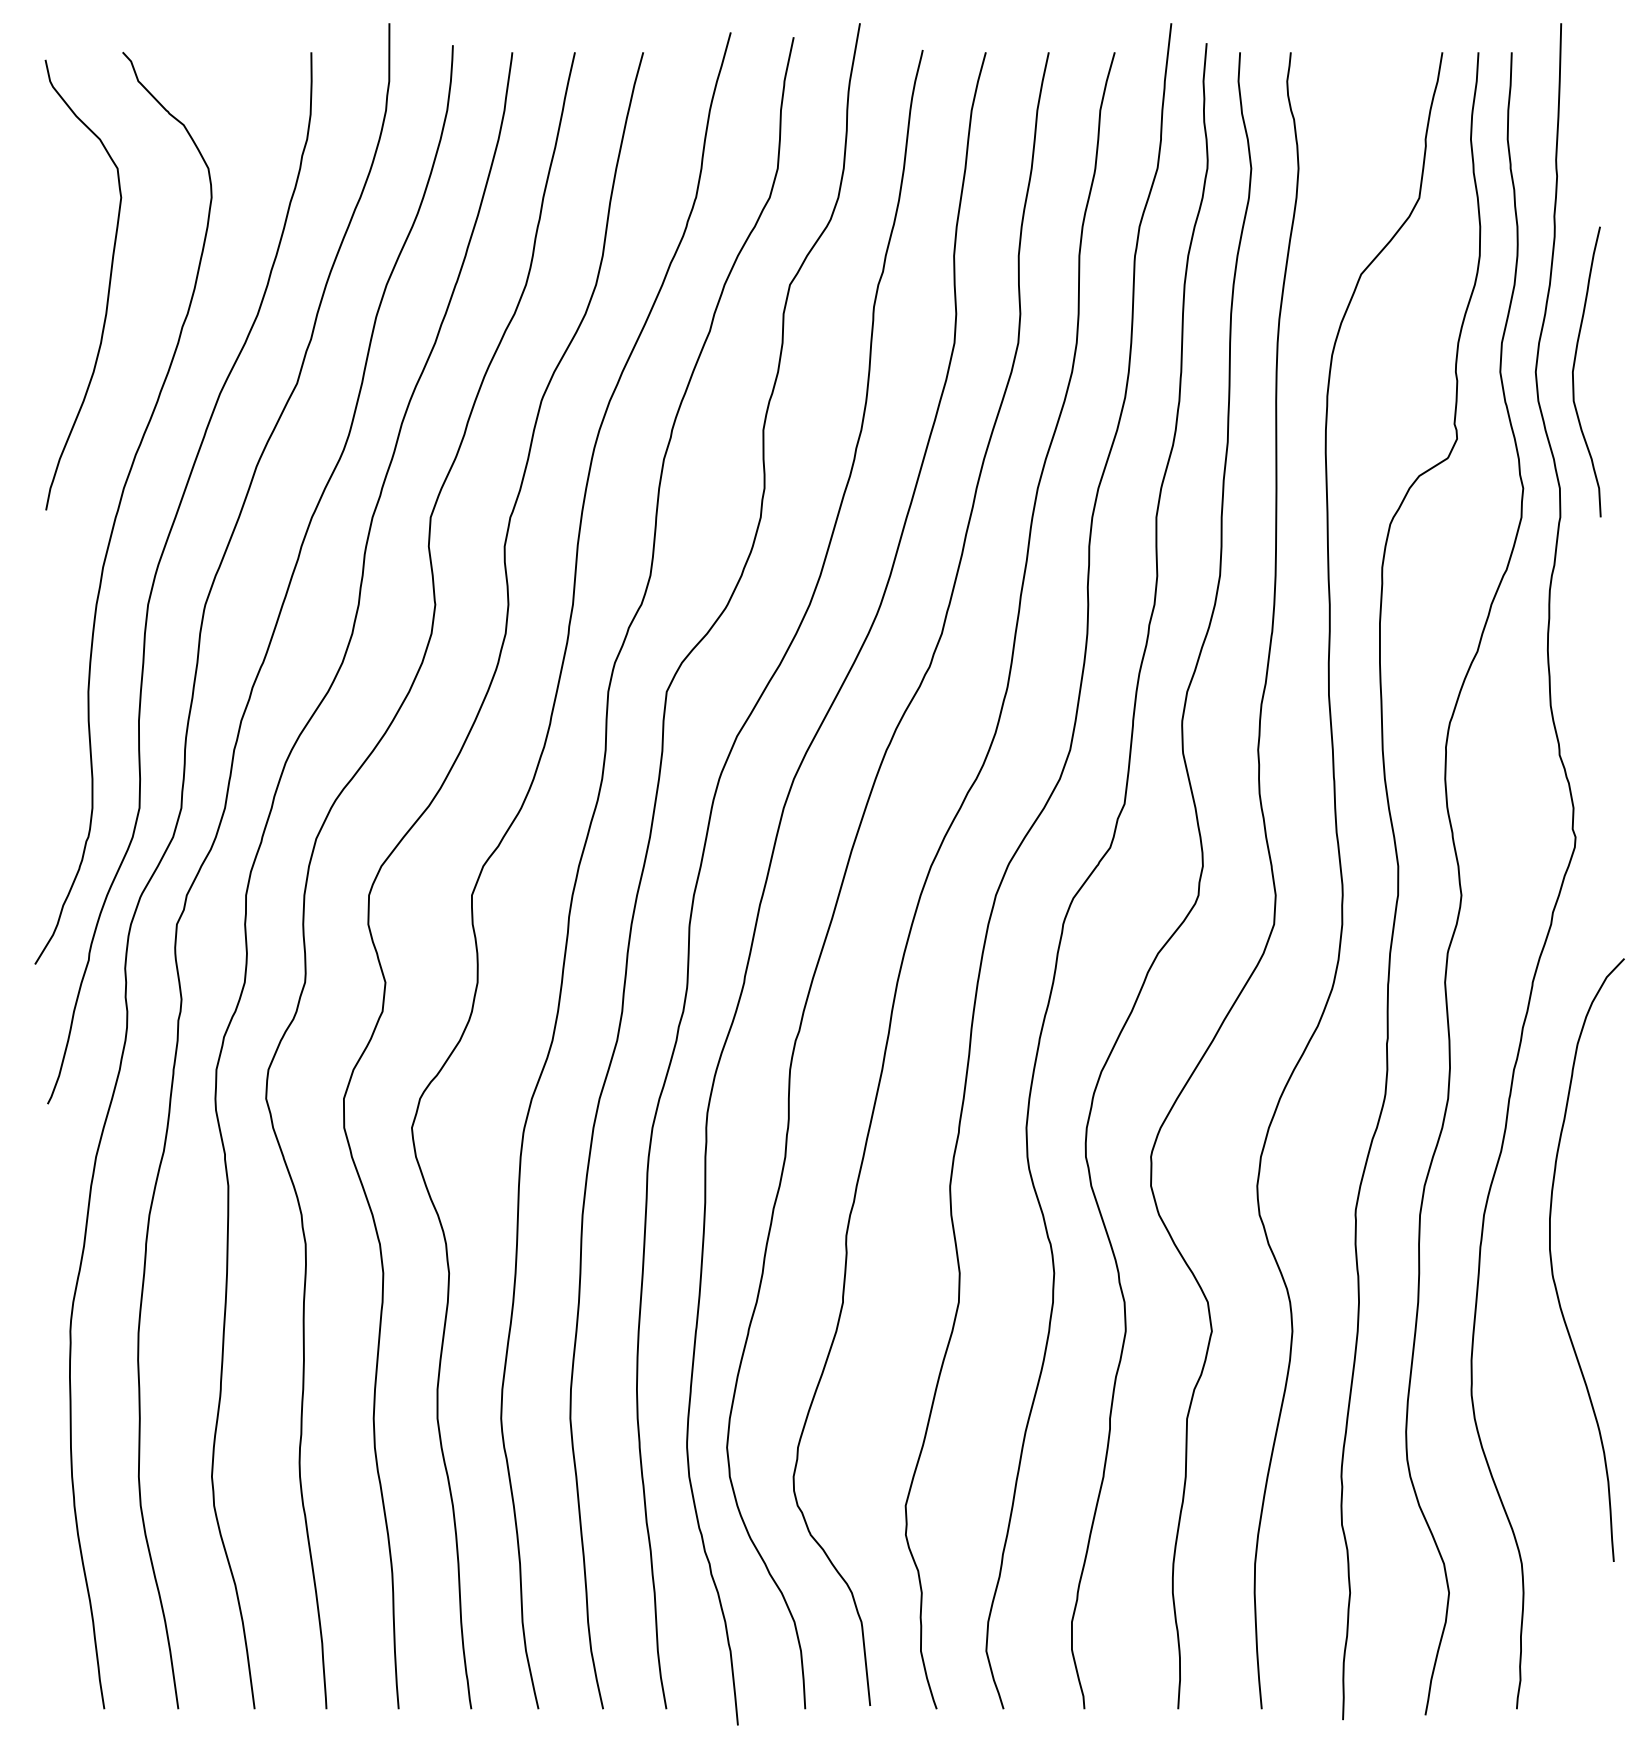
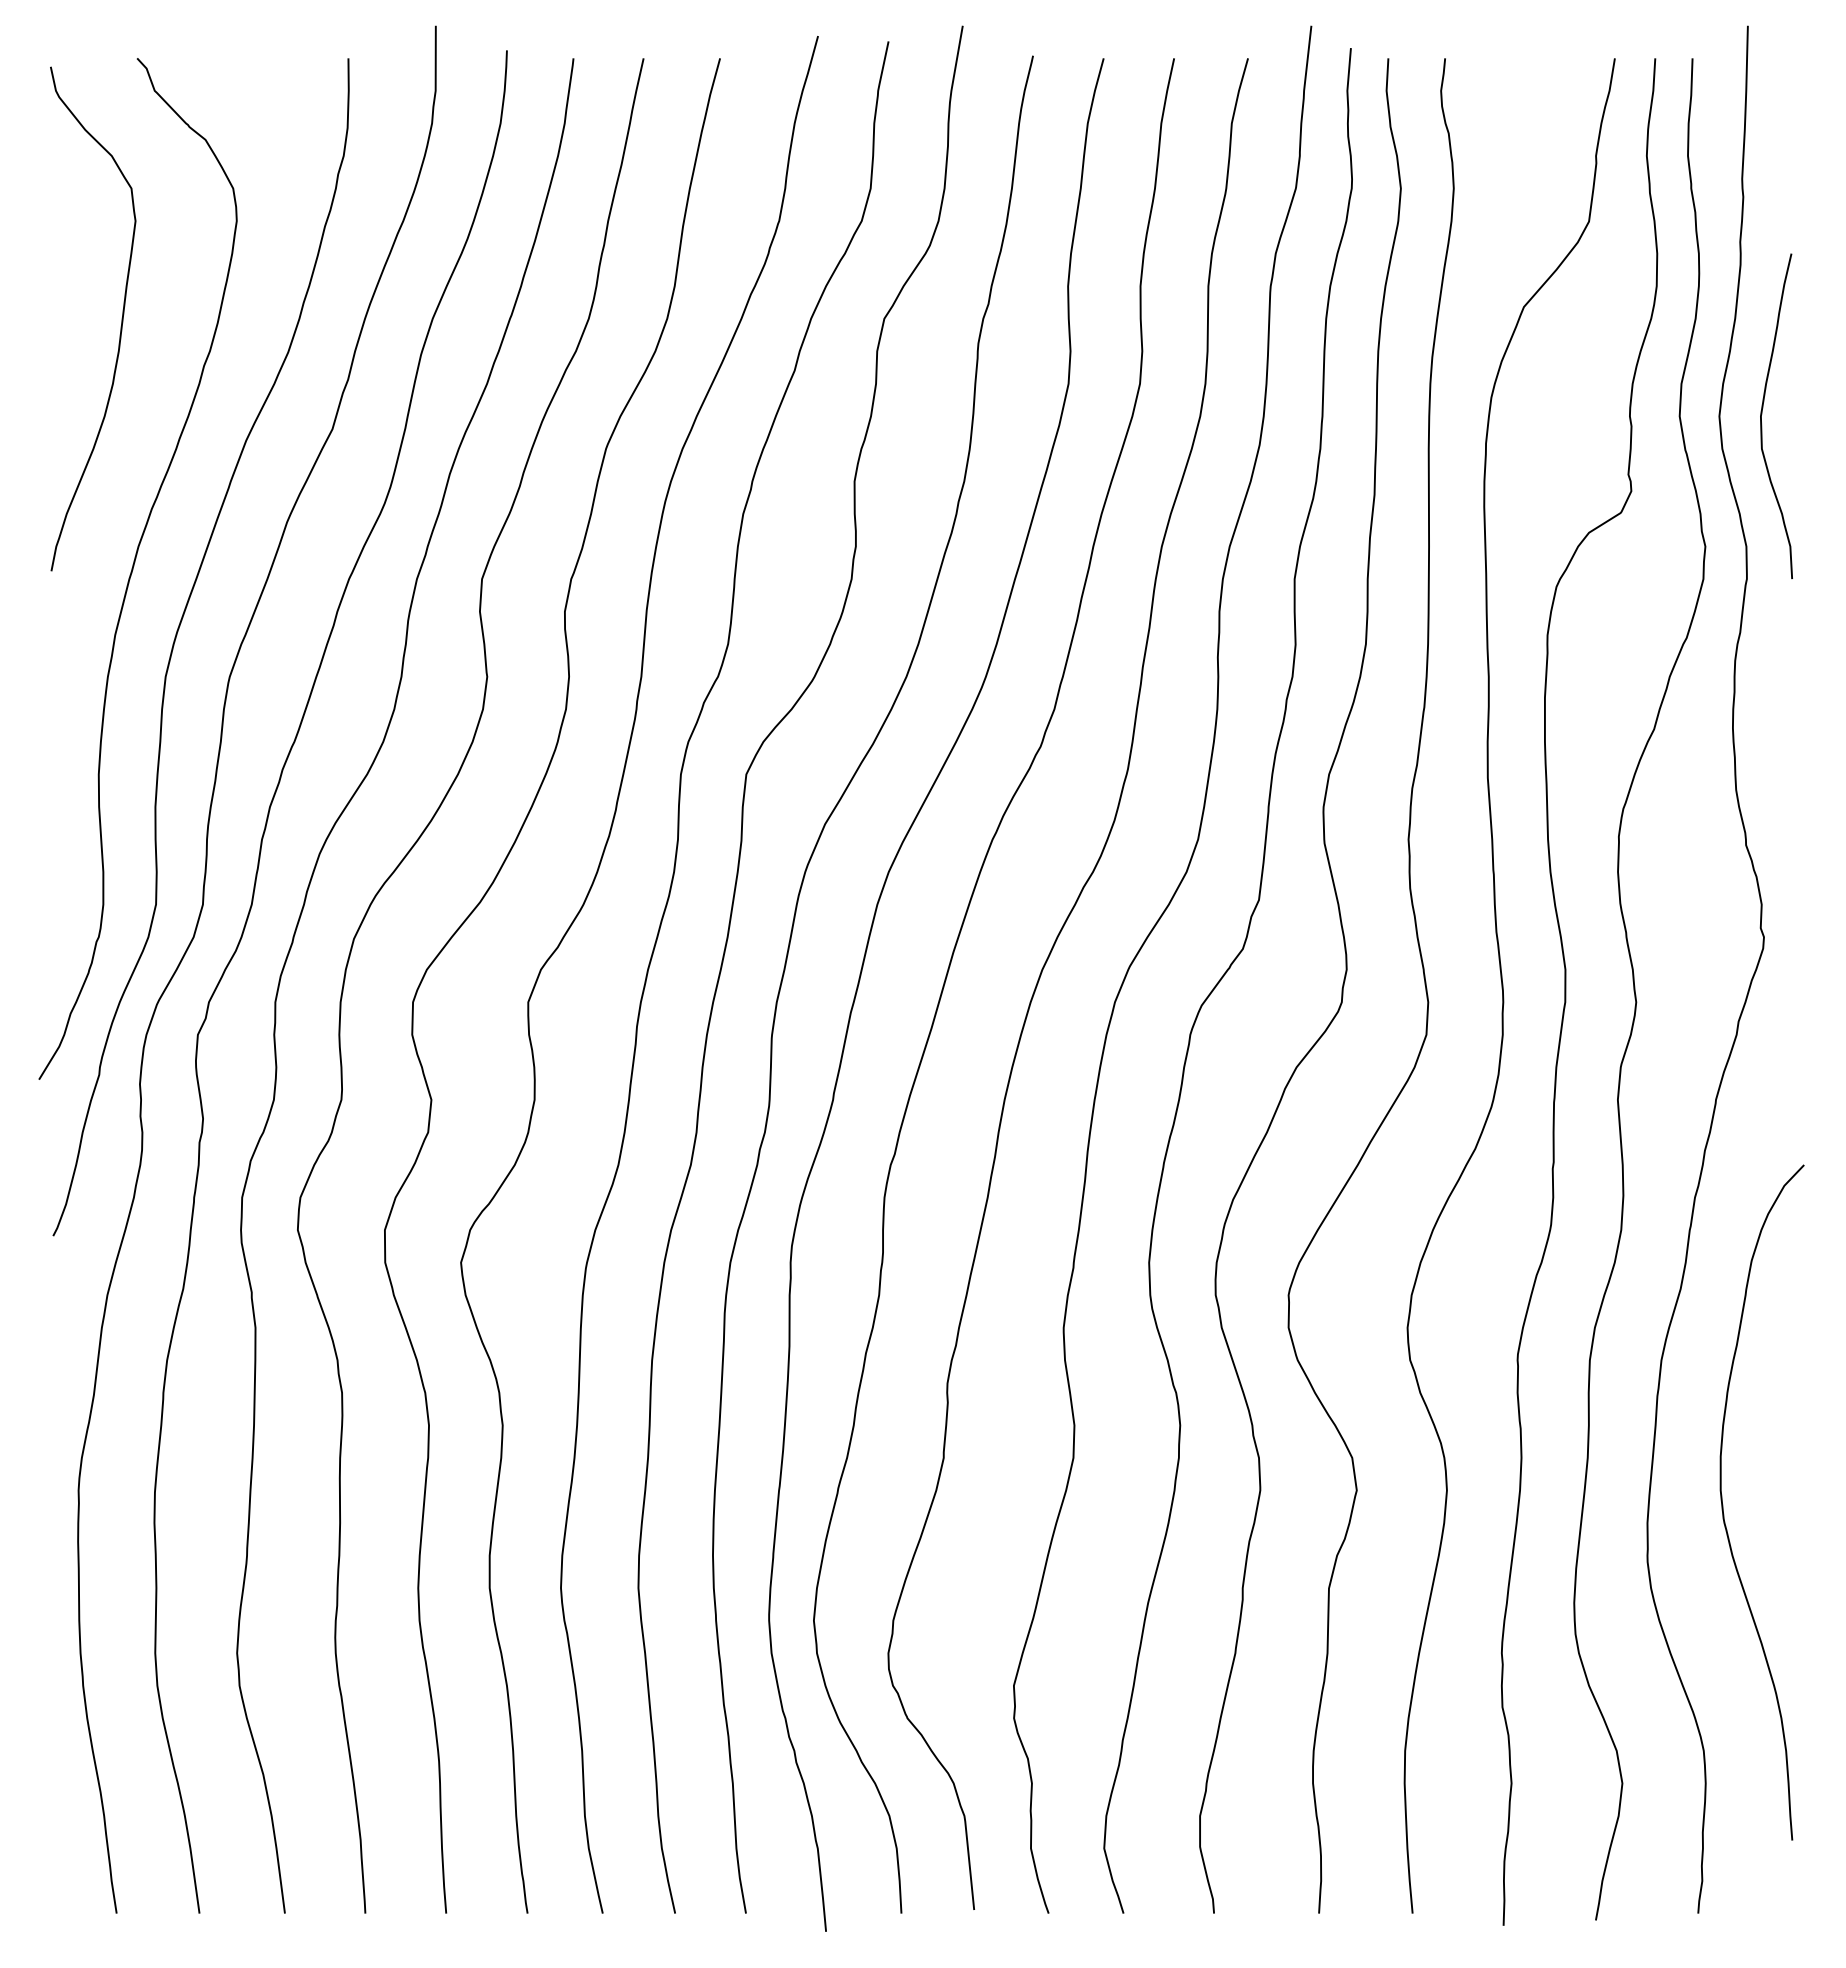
curve: (1552, 1261) -> (1723, 1504), moved

